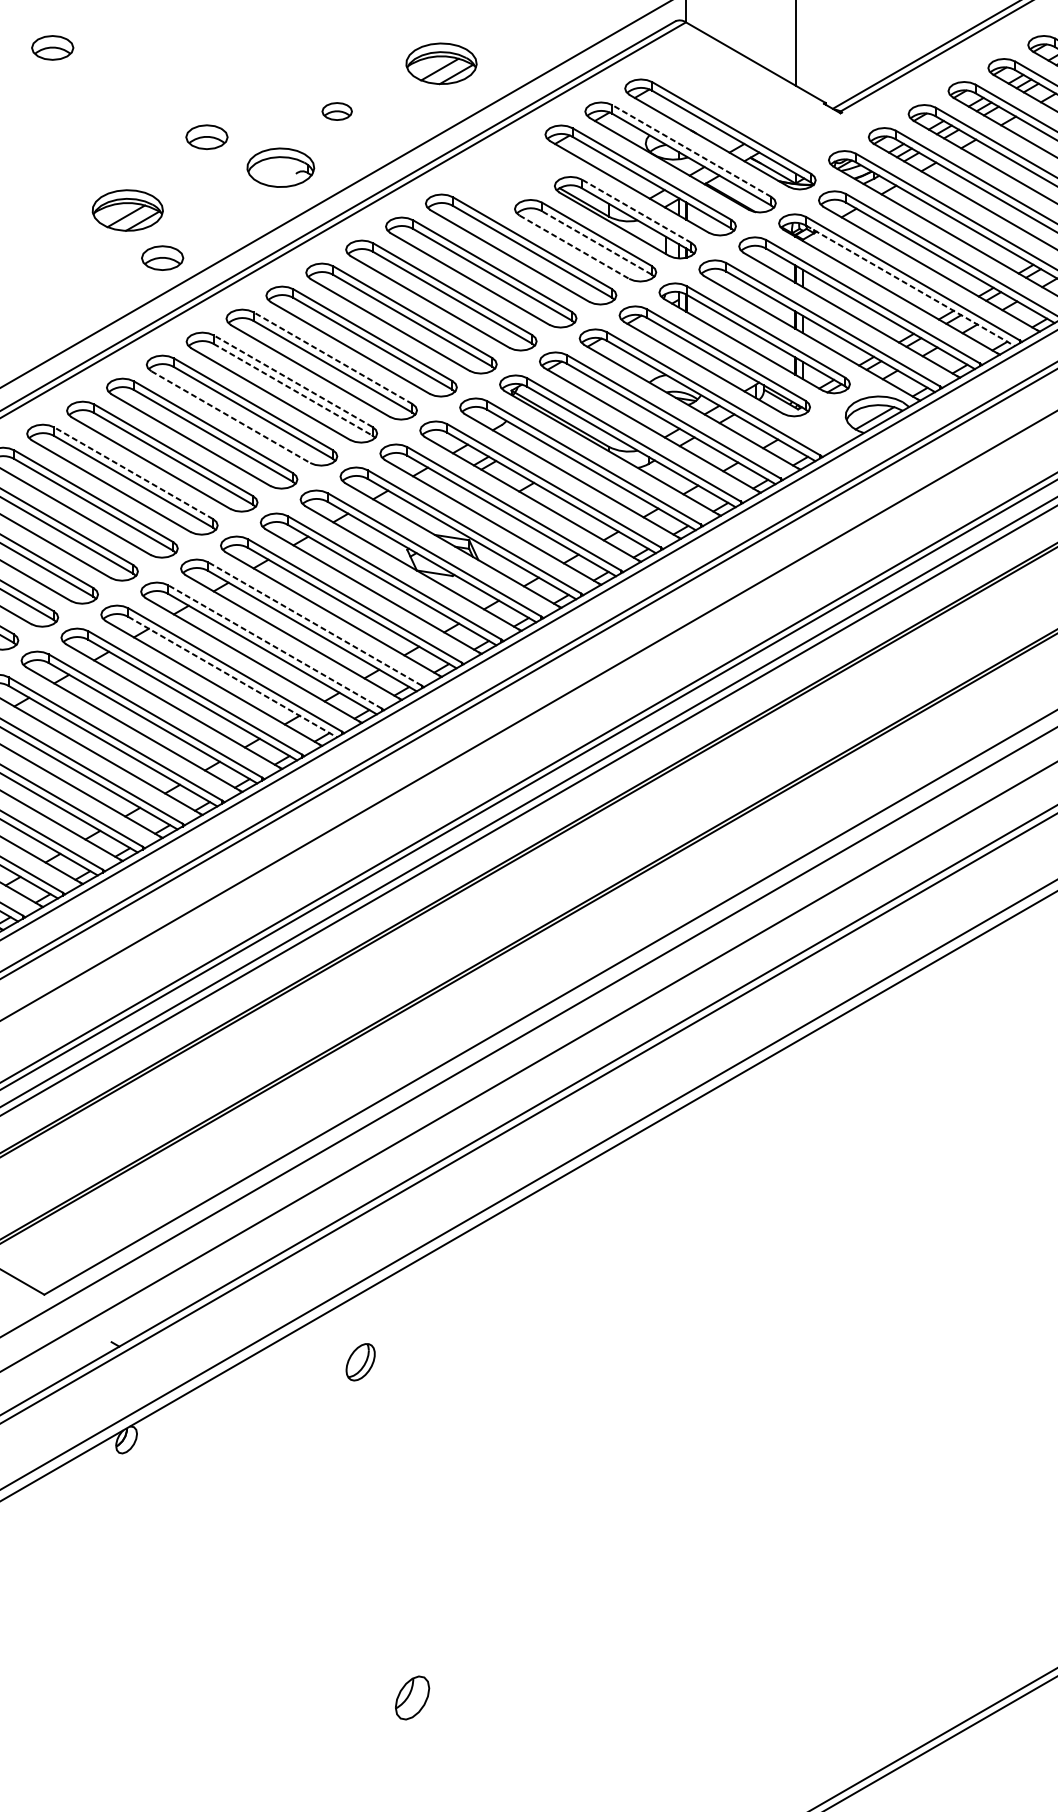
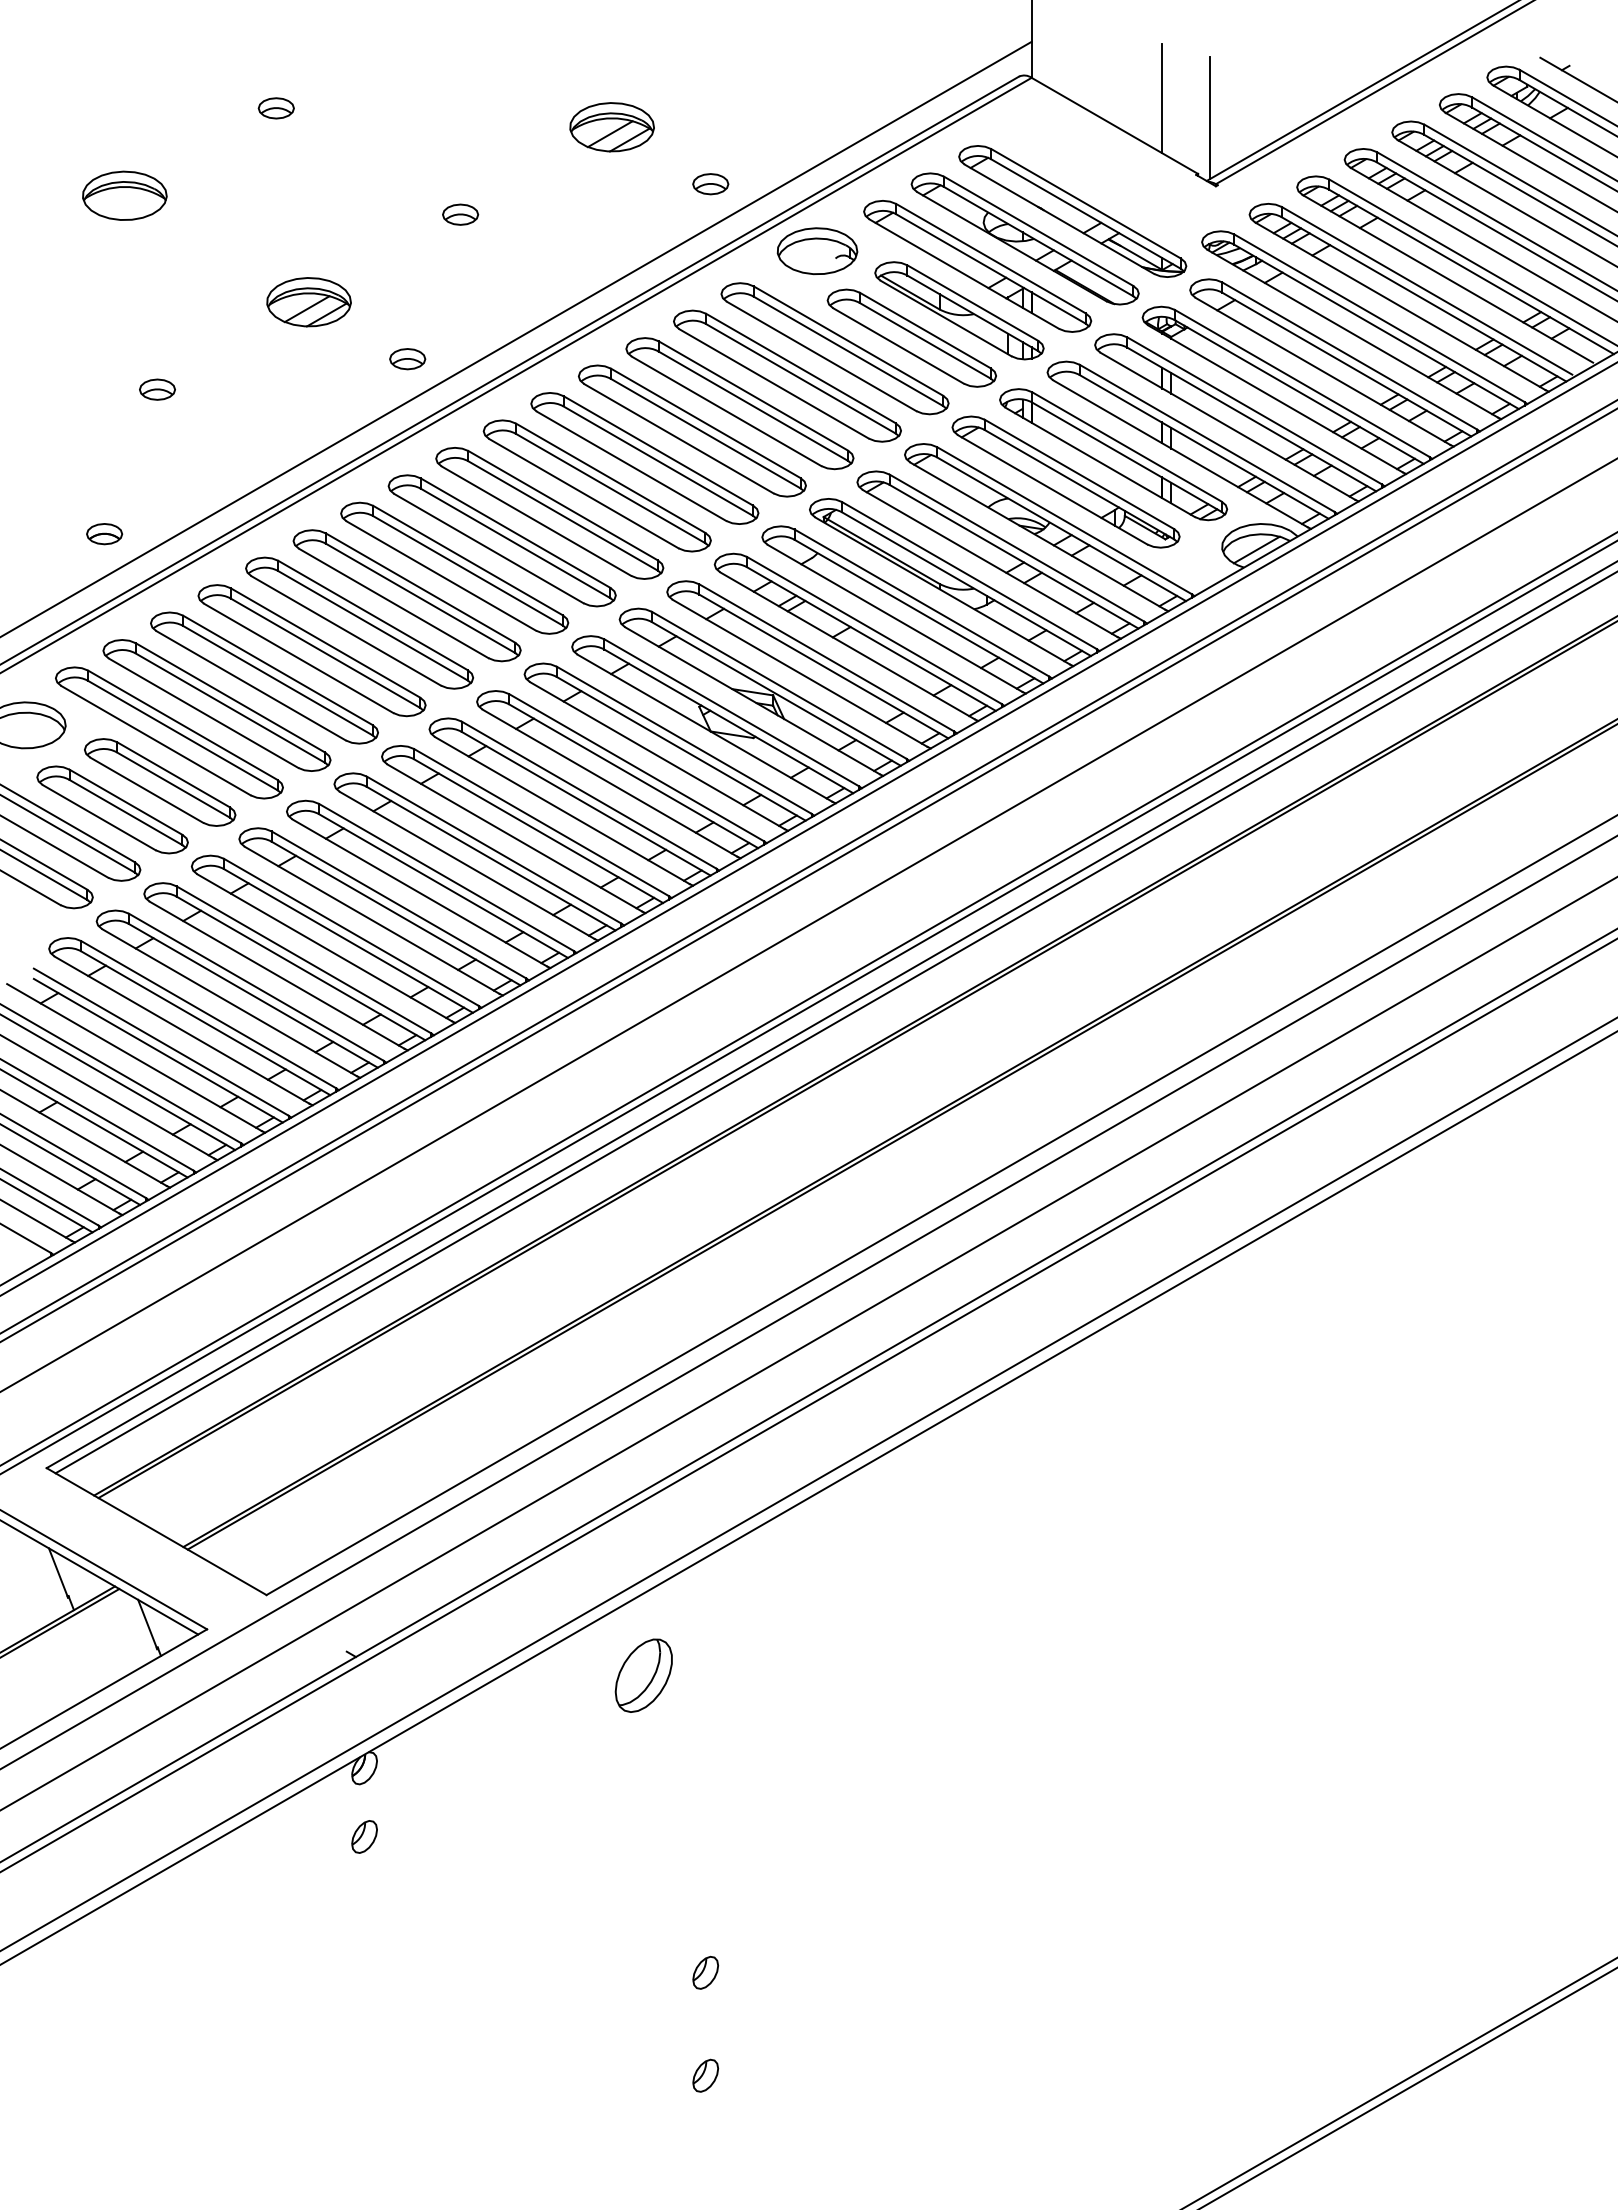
part: (51, 48) -> (275, 108), size x0.71
line: (835, 56) -> (1209, 118), added
part: (440, 64) -> (611, 127), moved
part: (337, 111) -> (710, 184), moved
part: (207, 136) -> (460, 214), size x0.71
line: (691, 151) -> (1038, 231), dashed -> solid
part: (280, 167) -> (817, 251), moved
part: (127, 210) -> (308, 302), moved
line: (636, 210) -> (972, 302), dashed -> solid
line: (596, 242) -> (924, 340), dashed -> solid
line: (574, 247) -> (898, 346), dashed -> solid
part: (162, 258) -> (407, 359), size x0.71
line: (910, 286) -> (1299, 392), dashed -> solid
line: (332, 358) -> (610, 478), dashed -> solid
line: (292, 380) -> (562, 505), dashed -> solid
line: (293, 390) -> (563, 516), dashed -> solid
line: (231, 417) -> (489, 548), dashed -> solid
line: (133, 473) -> (372, 615), dashed -> solid
line: (314, 623) -> (588, 794), dashed -> solid
line: (274, 646) -> (541, 822), dashed -> solid
line: (233, 677) -> (491, 858), dashed -> solid
part: (360, 1362) -> (643, 1675), size x1.67
part: (126, 1497) -> (364, 1836), added
part: (412, 1611) -> (705, 1972), added
part: (412, 1697) -> (705, 2075), size x0.62

